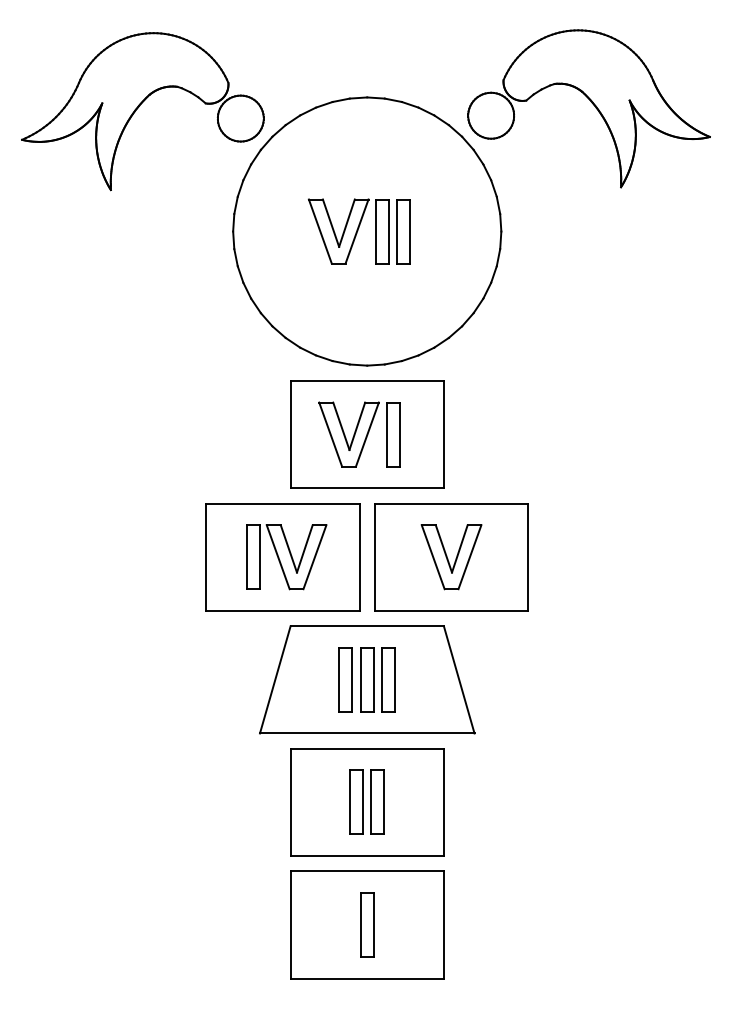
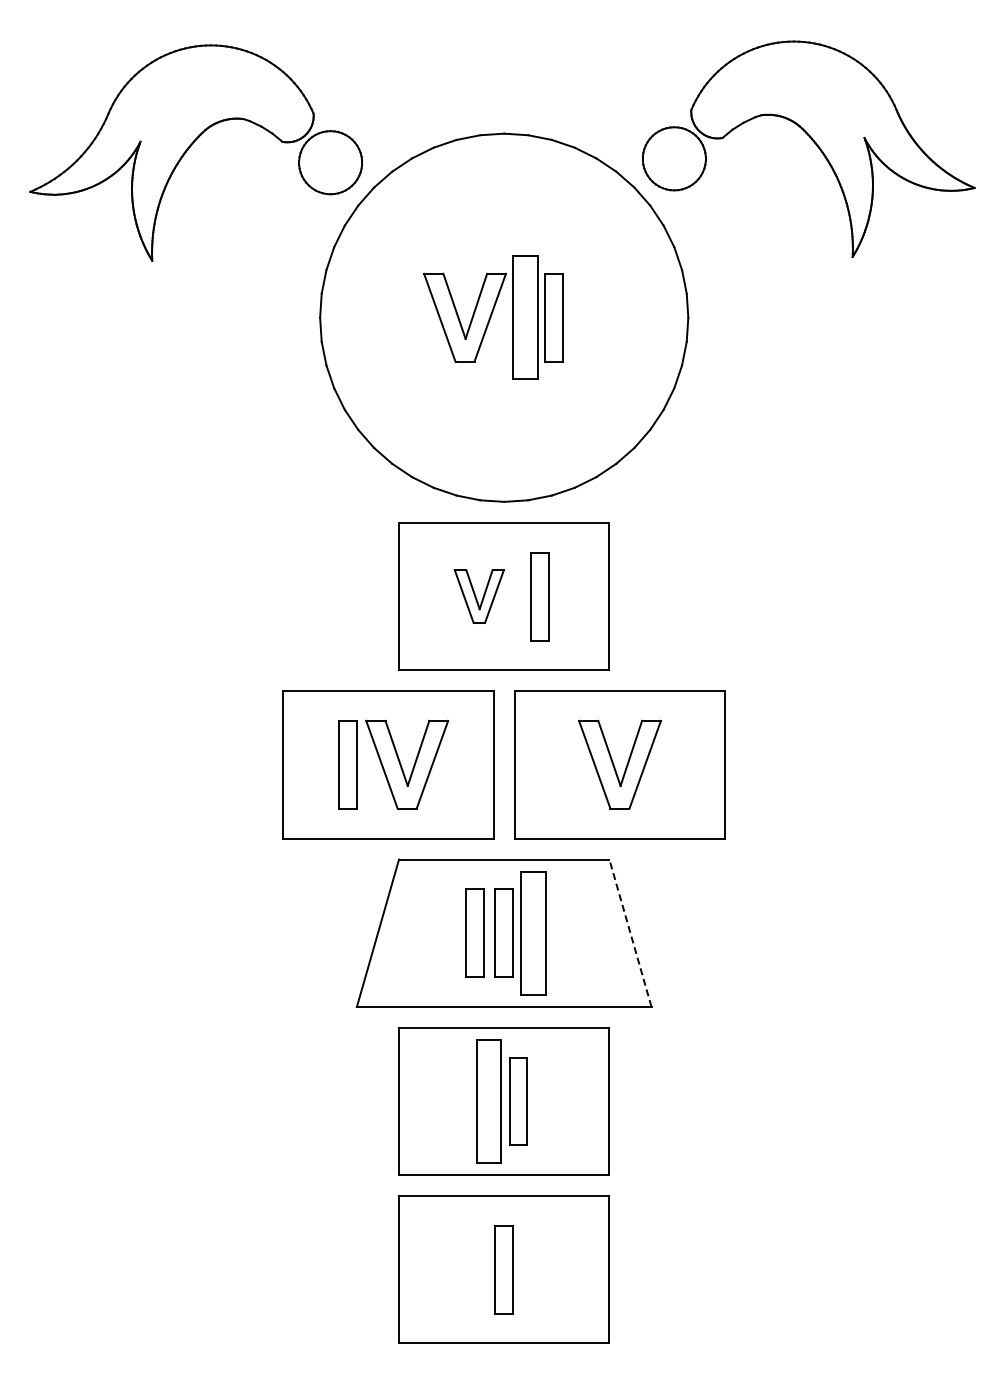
part: (382, 231) -> (525, 317), size x1.4
part: (349, 434) -> (479, 596), size x0.6
part: (388, 679) -> (533, 932), size x1.4
line: (459, 680) -> (630, 933), solid -> dashed
part: (355, 802) -> (488, 1101), size x1.4

